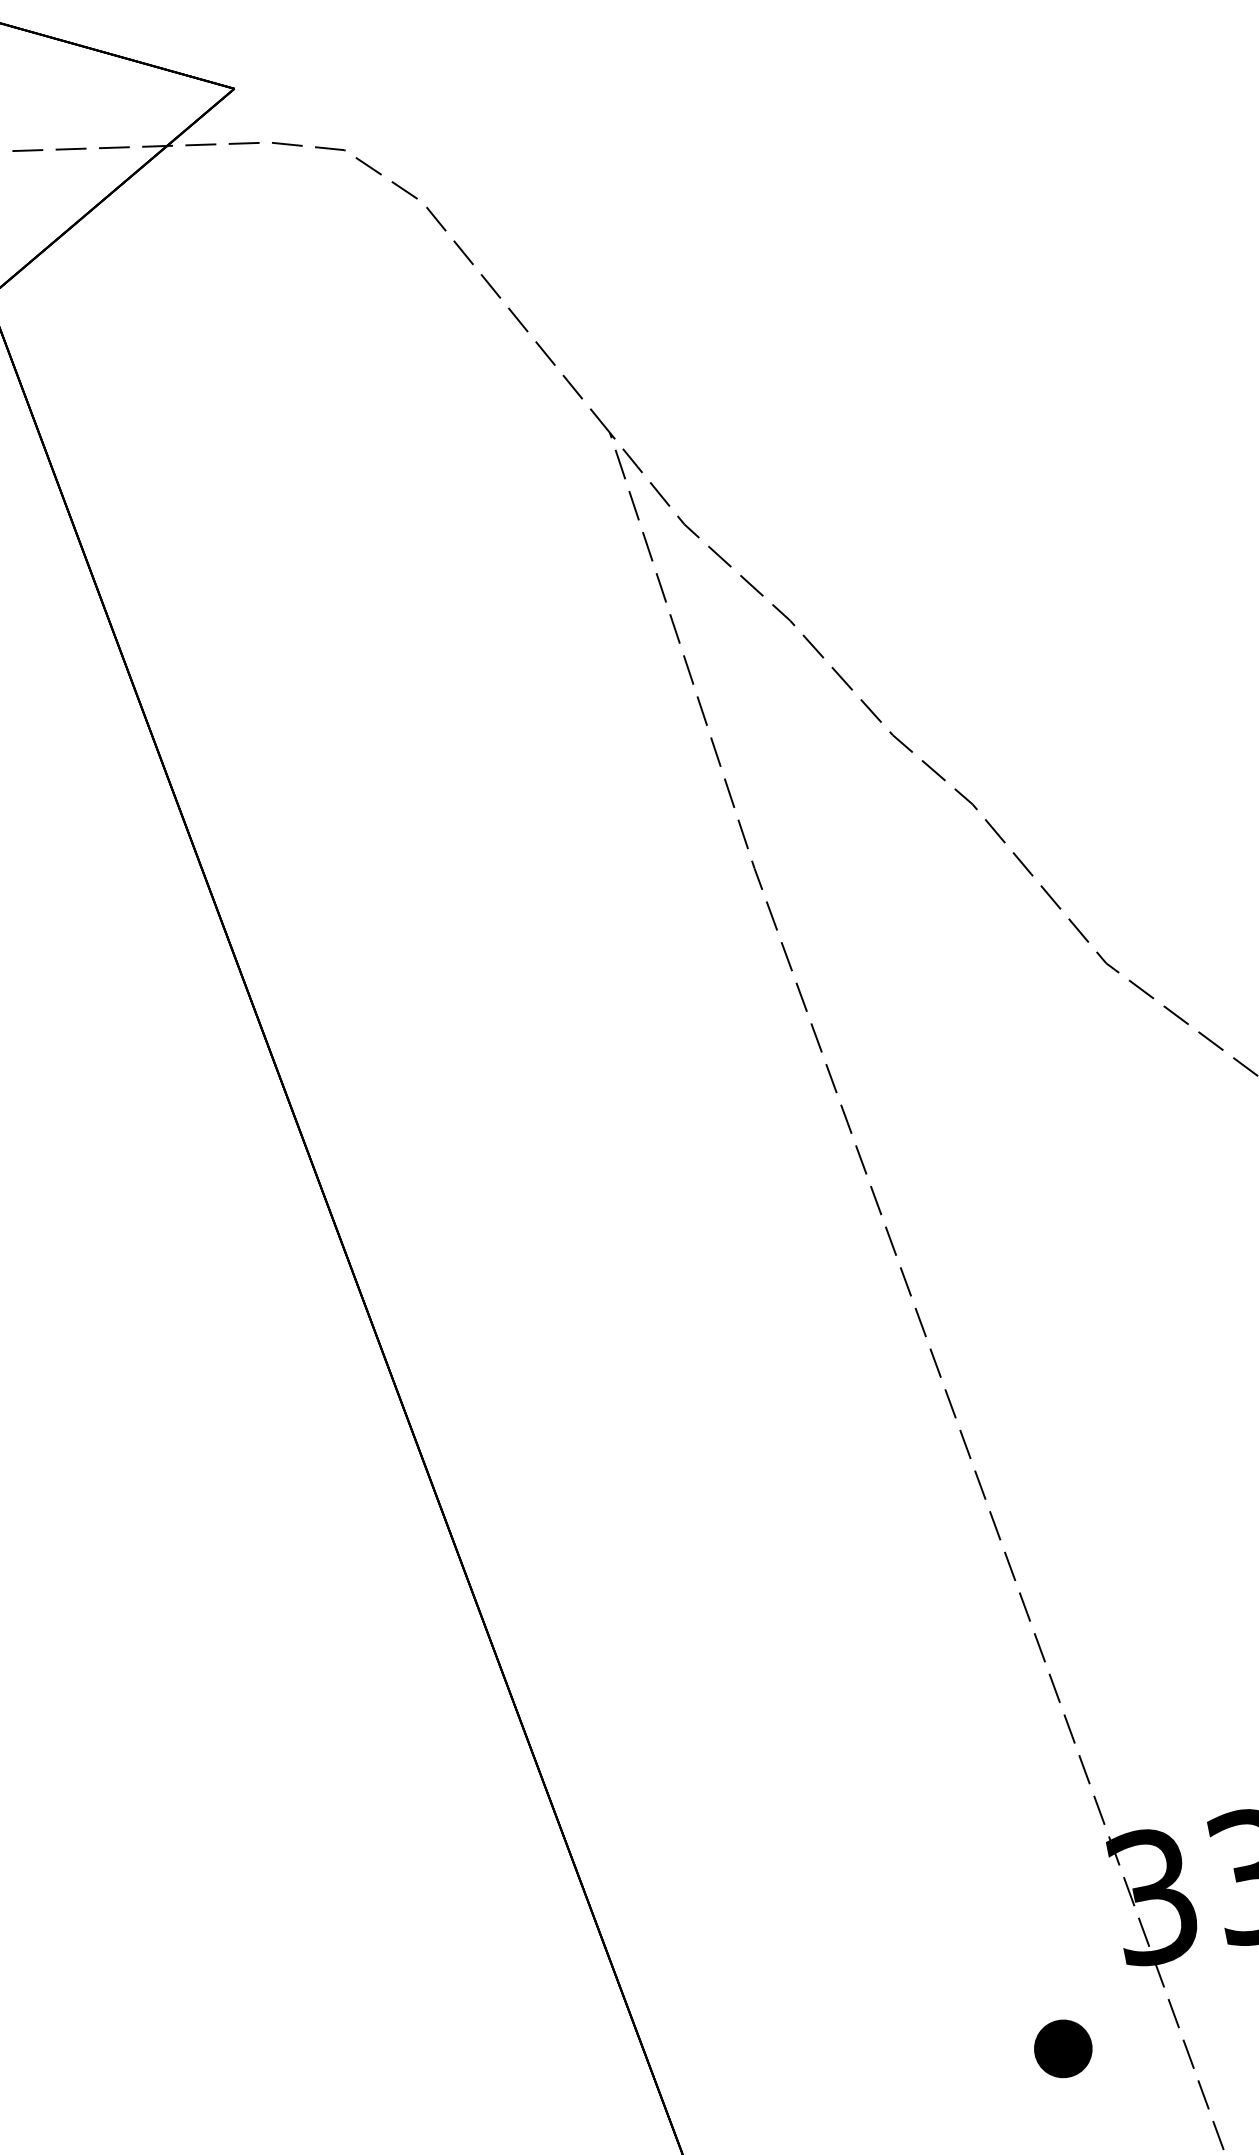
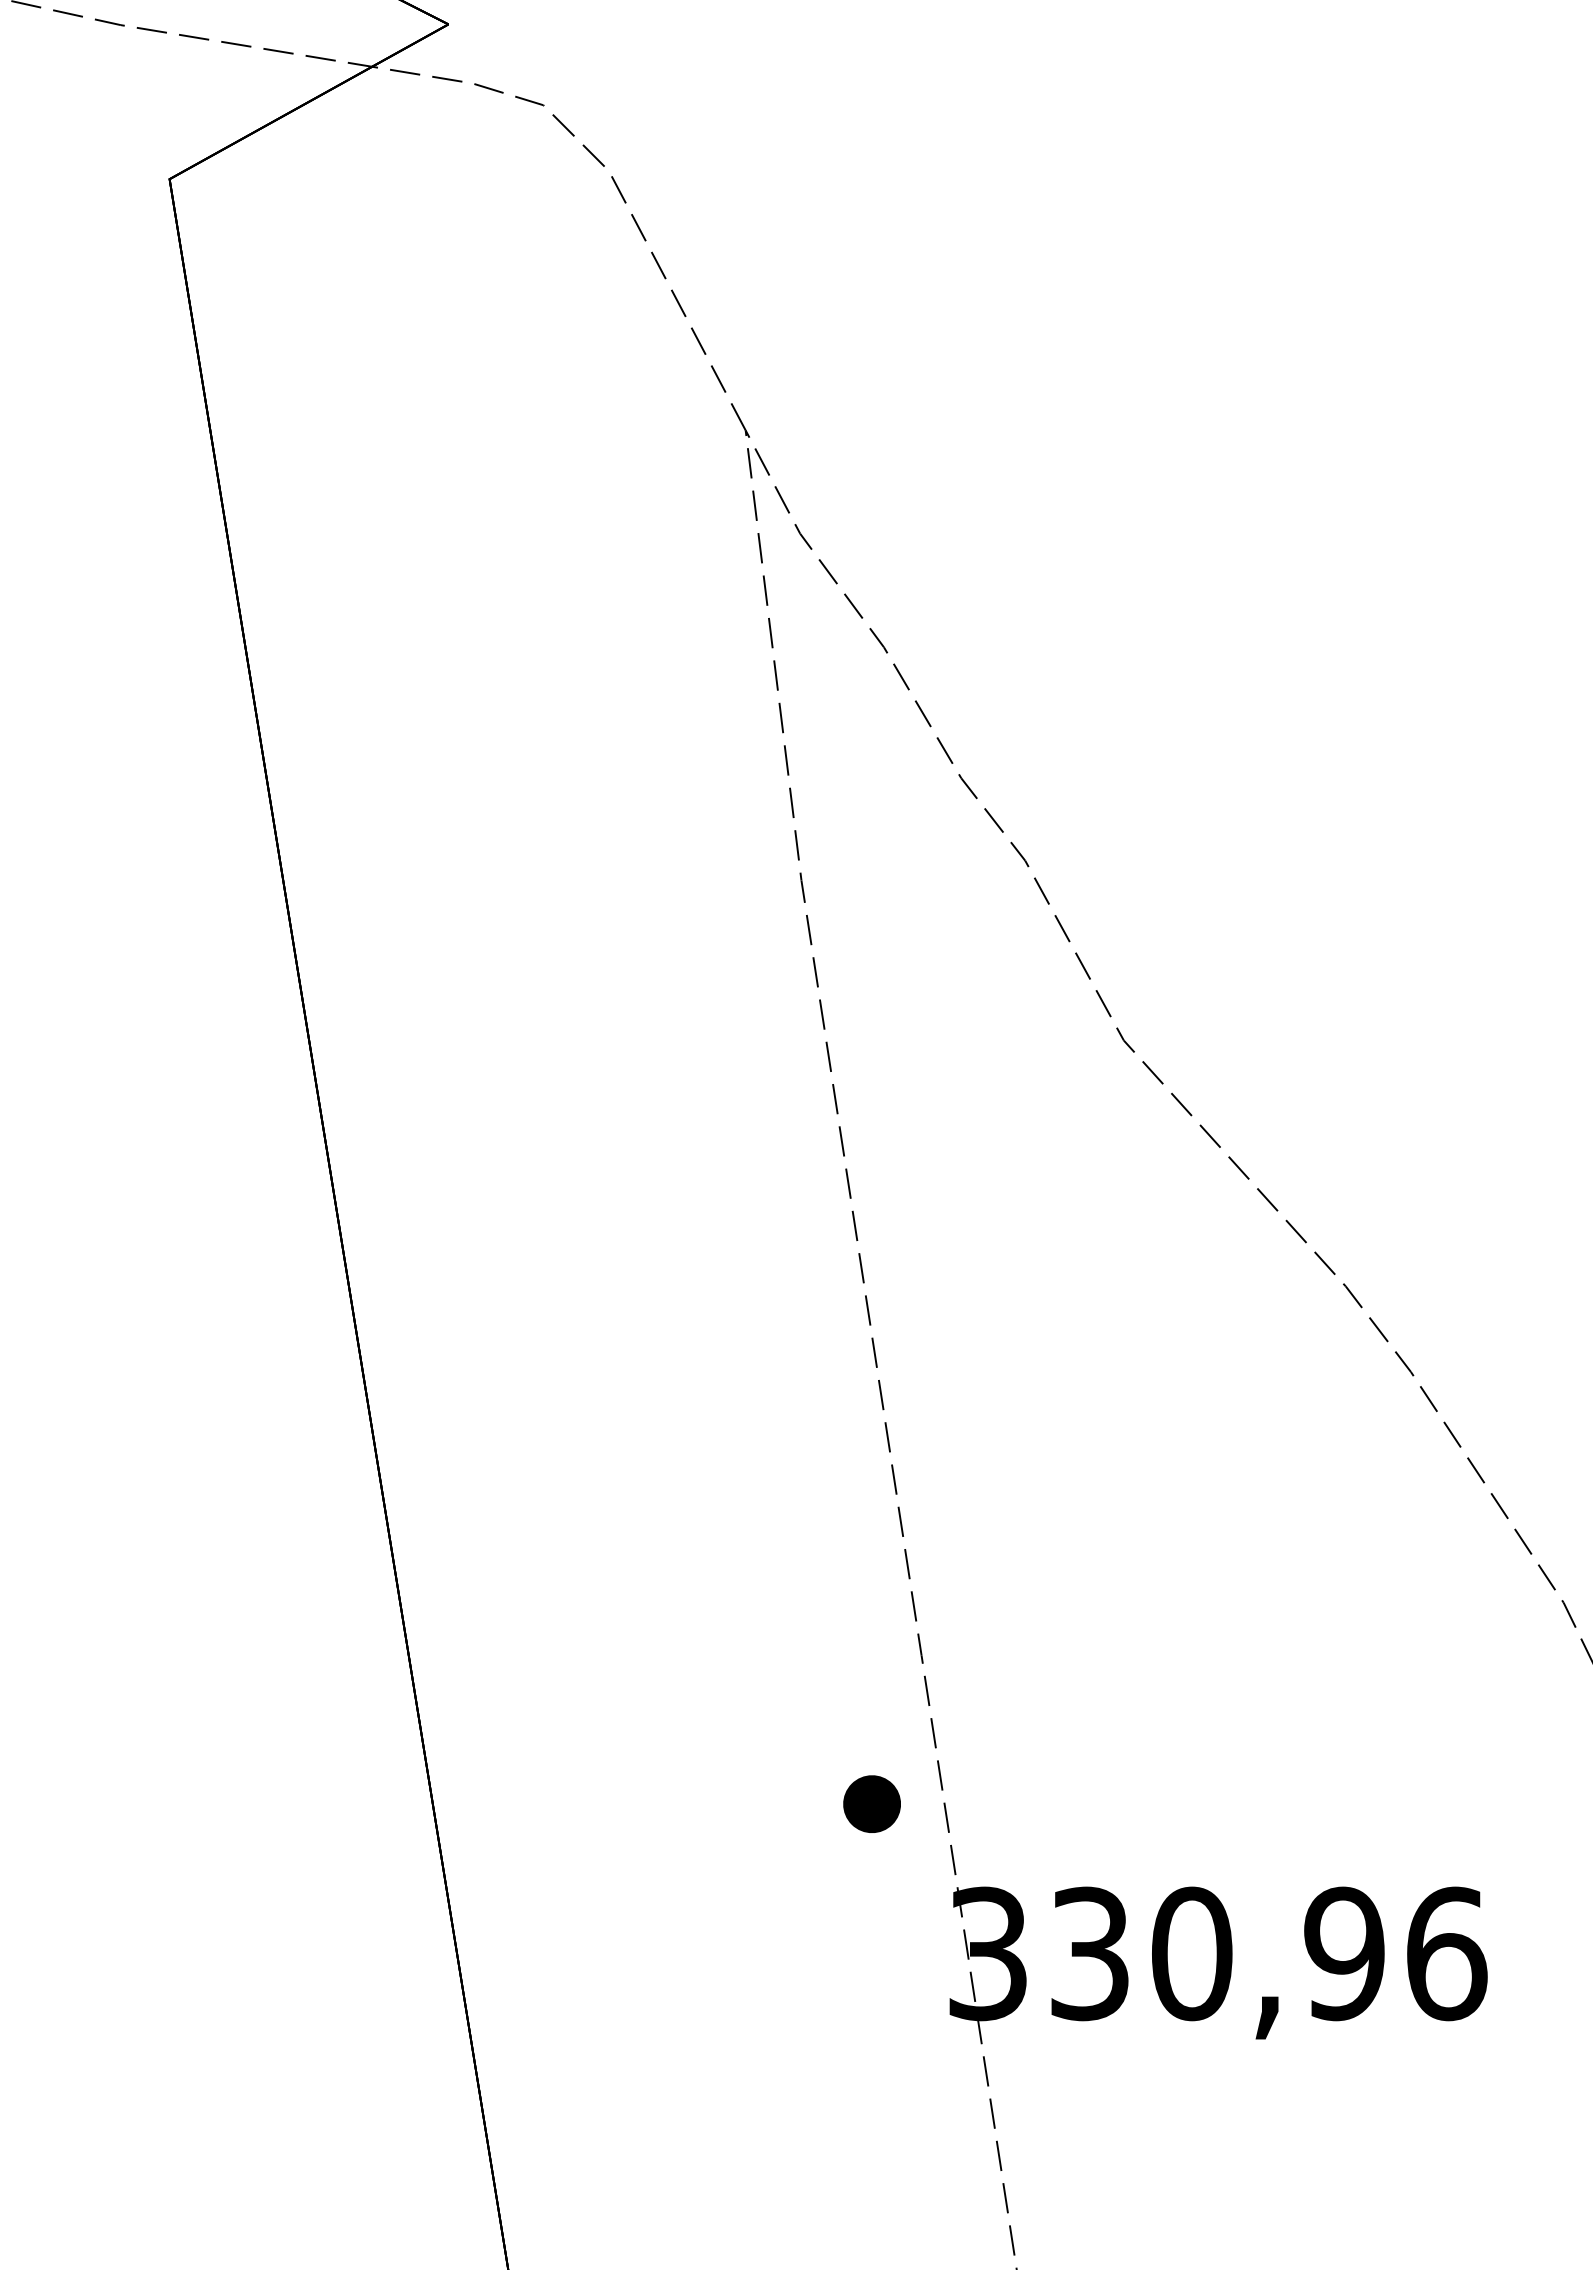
part: (1062, 2048) -> (871, 1803), moved

